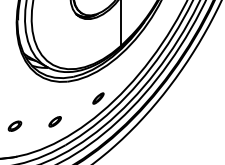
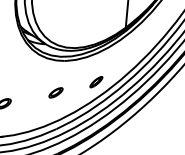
part: (54, 121) -> (55, 92), moved

